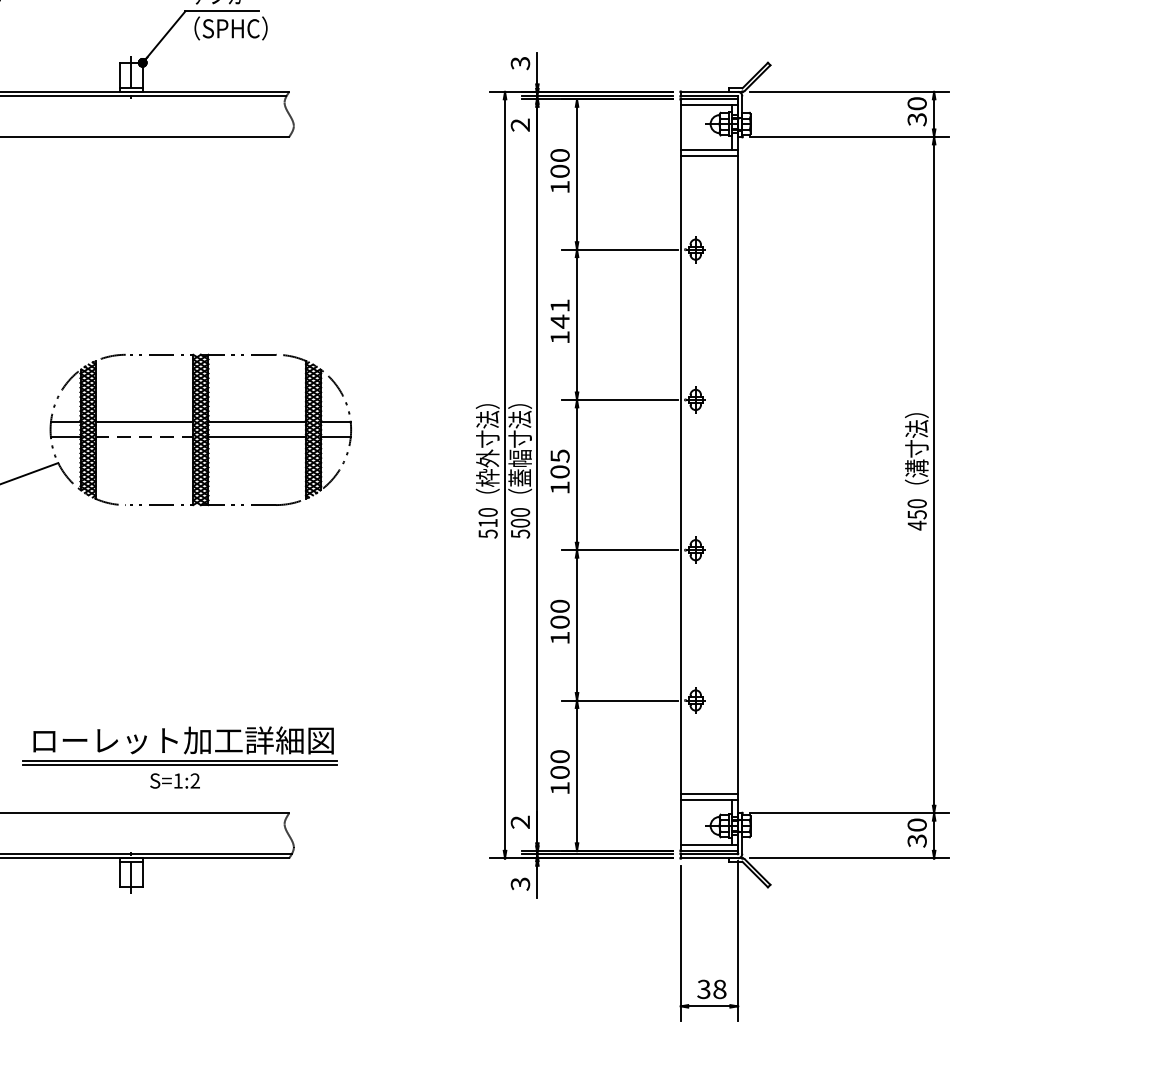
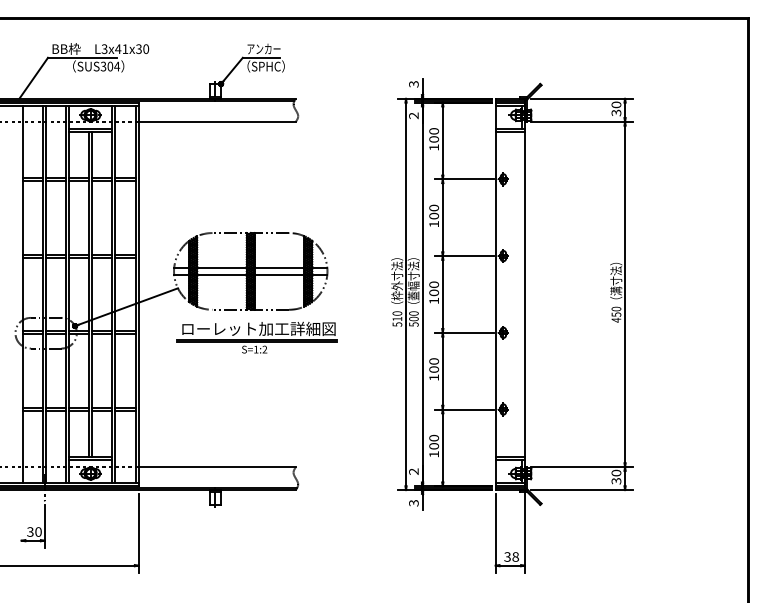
text: (560, 312) -> (434, 211), 141 -> 100
line: (145, 437) -> (222, 275), dashed -> solid
text: (558, 455) -> (433, 284), 105 -> 100
part: (178, 757) -> (256, 337), moved

